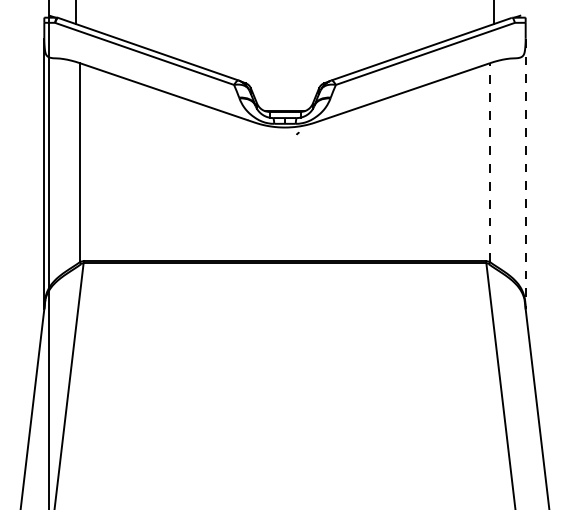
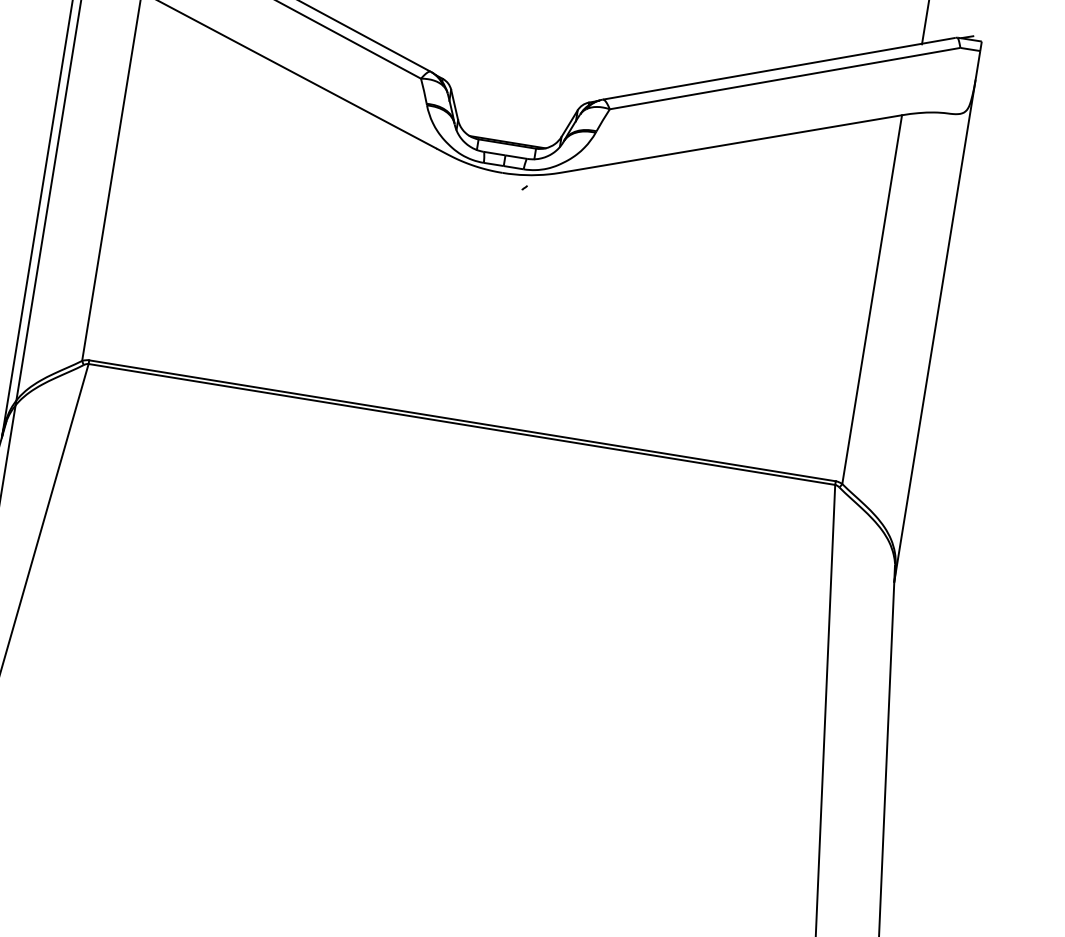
line: (490, 162) -> (873, 299), dashed -> solid
line: (525, 174) -> (934, 332), dashed -> solid

